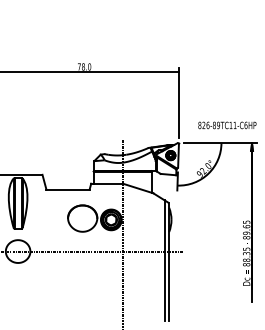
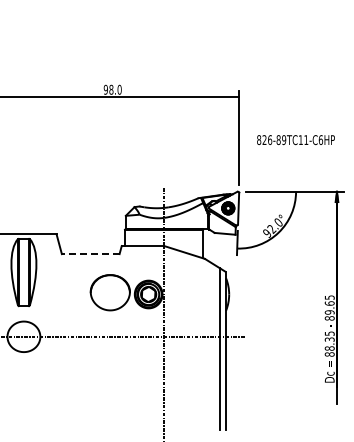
text: (79, 66) -> (105, 89), 78.0 -> 98.0
text: (227, 125) -> (295, 140), moved
line: (67, 190) -> (90, 254), solid -> dashed

